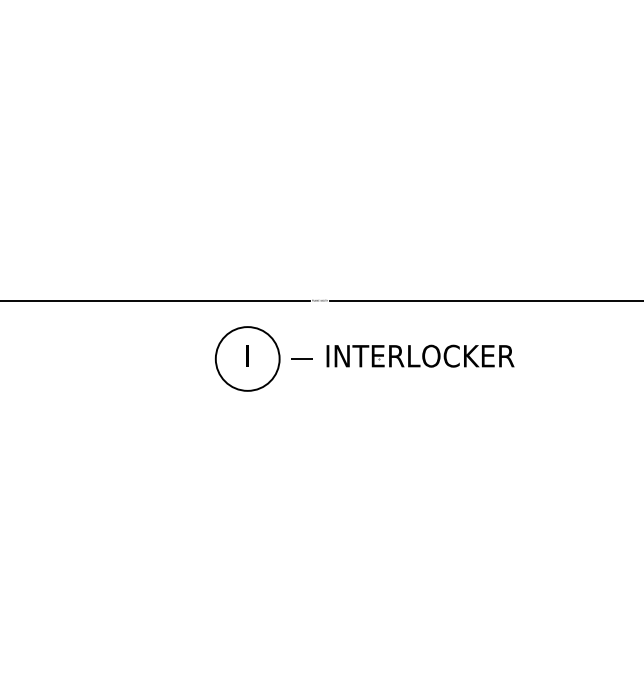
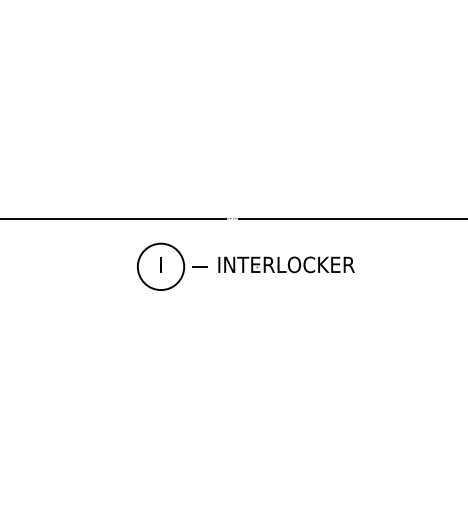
part: (363, 358) -> (245, 266), moved

